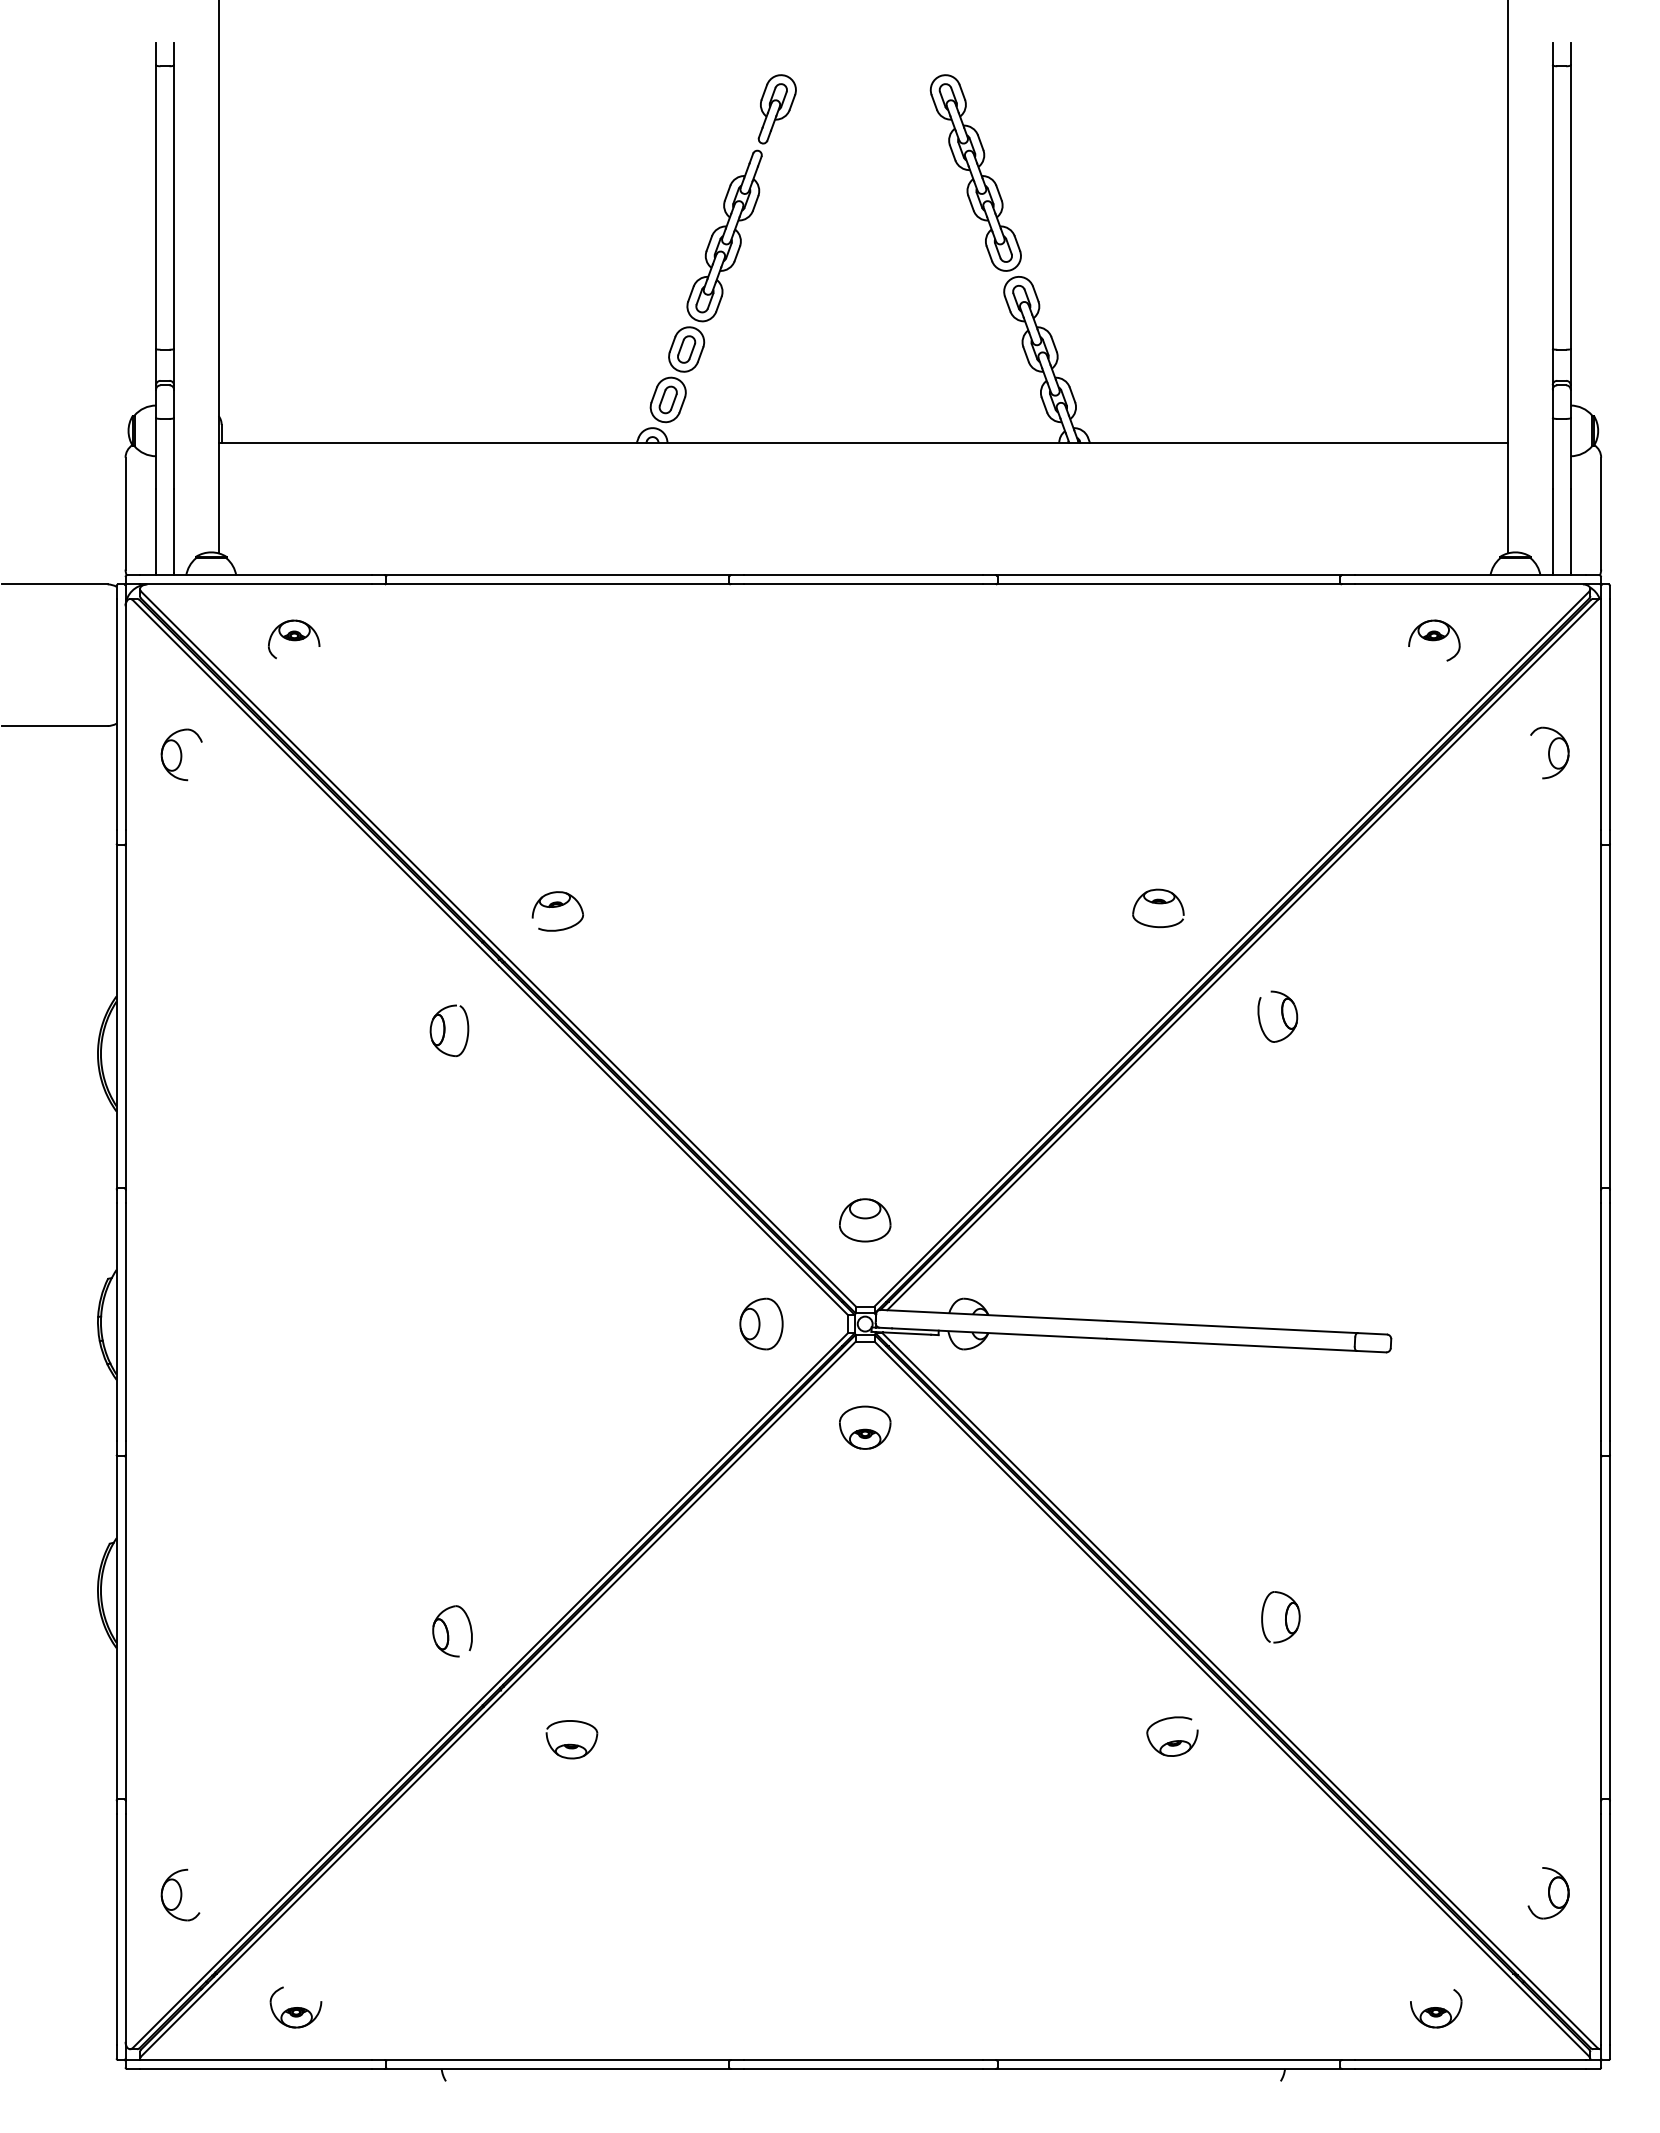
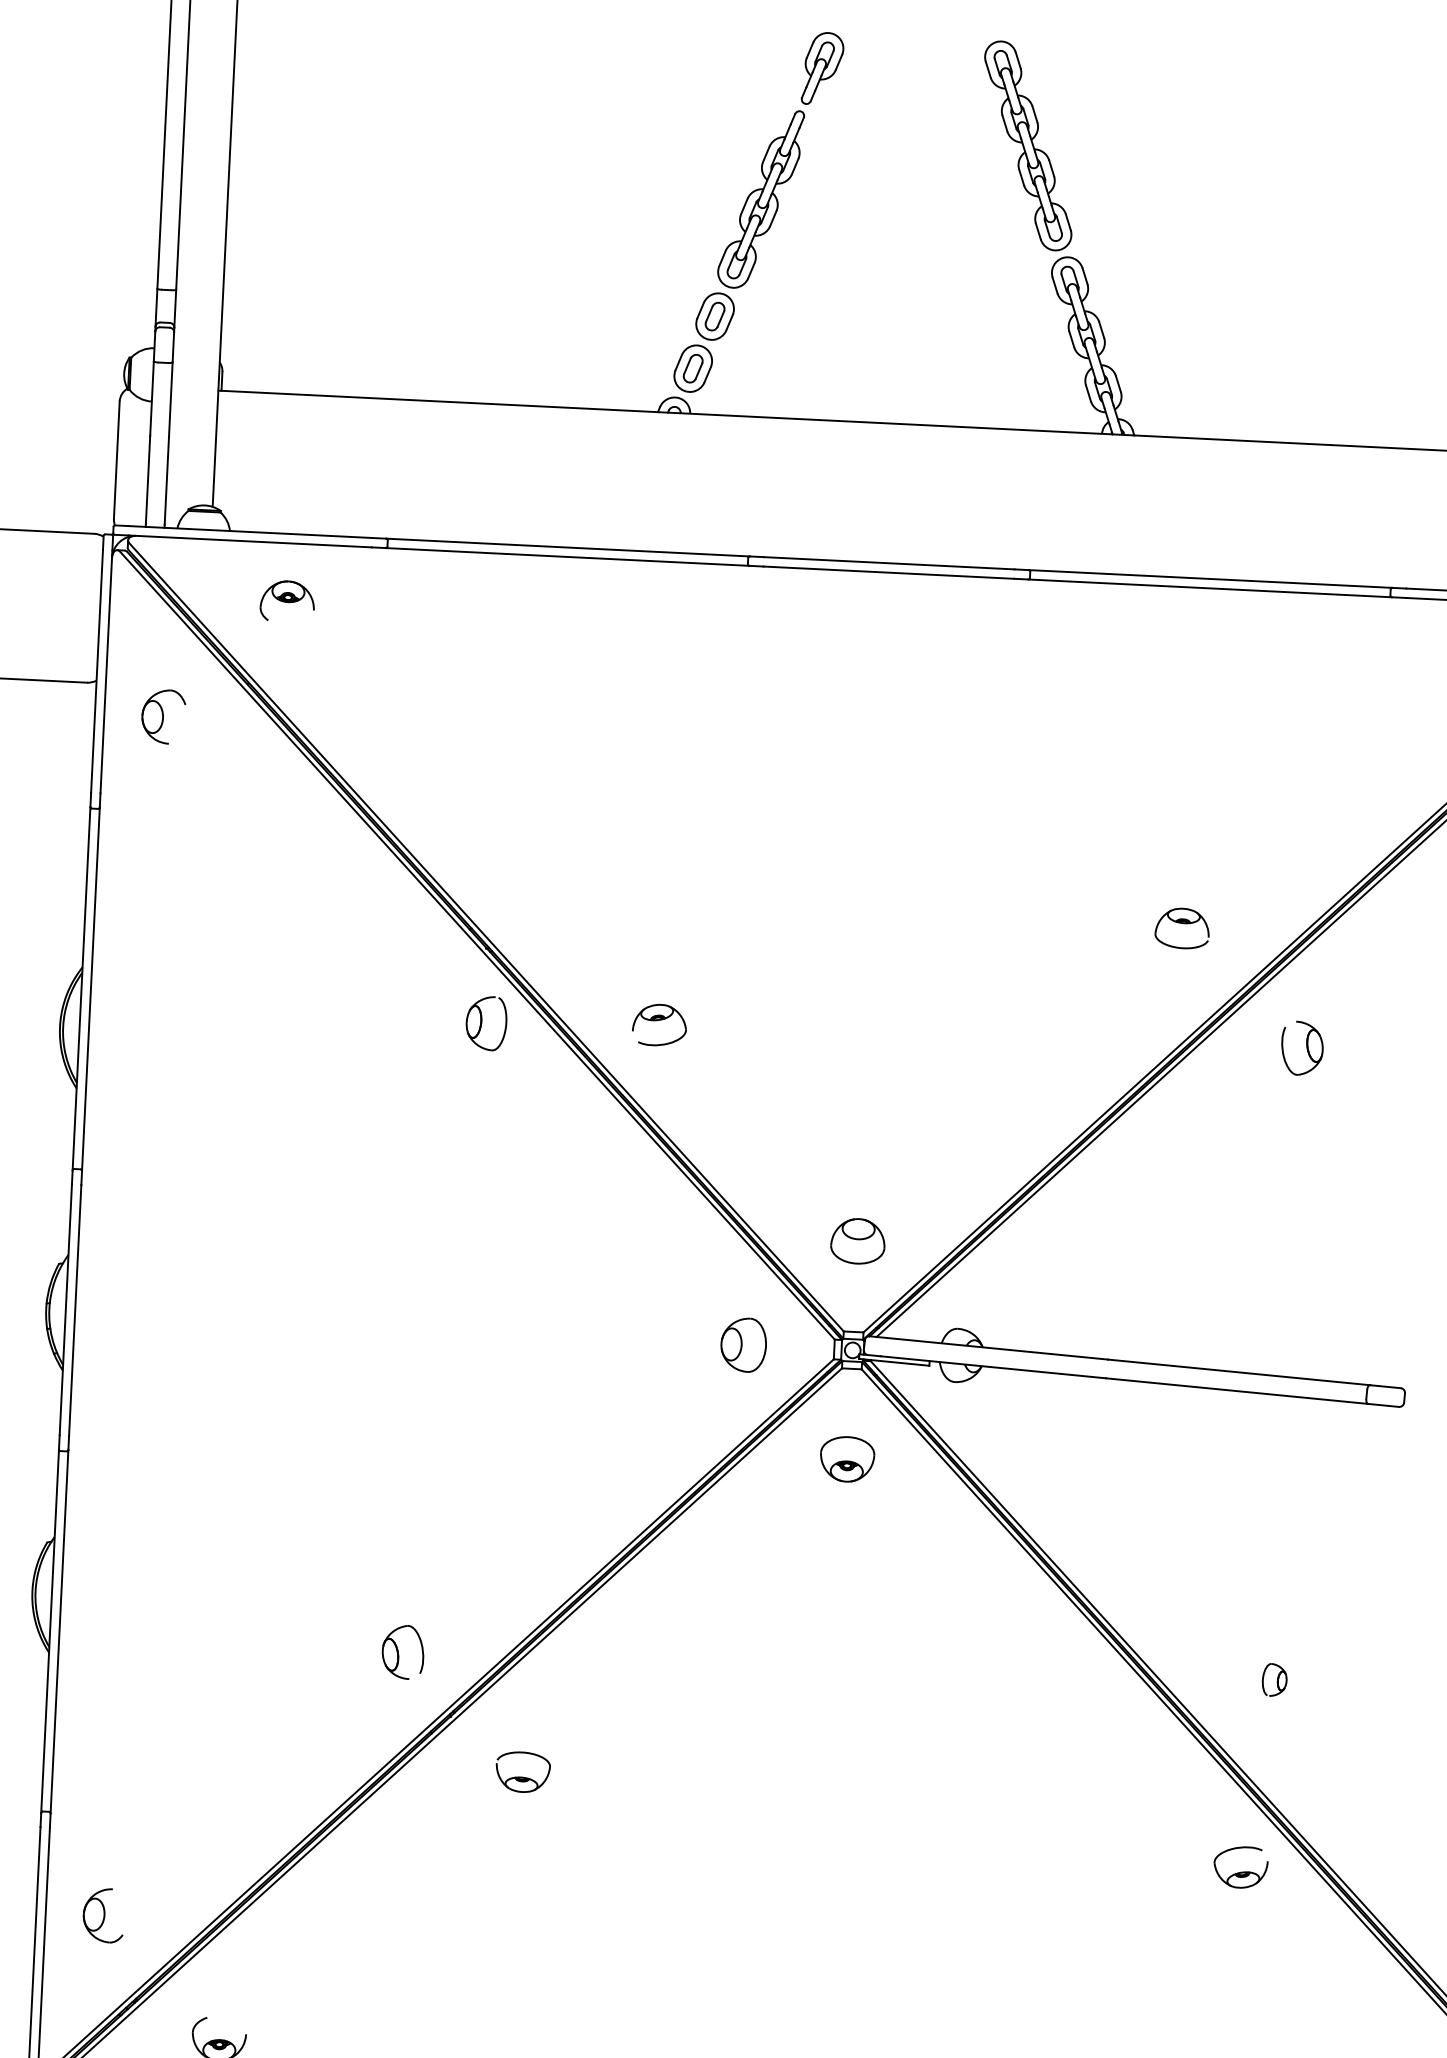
part: (557, 911) -> (659, 1025), moved
part: (449, 1030) -> (486, 1023), moved
part: (1280, 1617) -> (1274, 1680), size x0.6
part: (1172, 1736) -> (1240, 1867), moved

